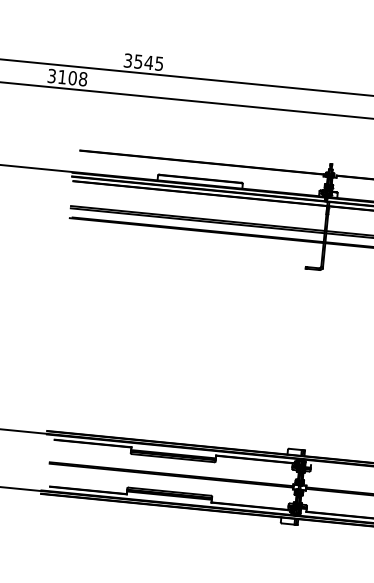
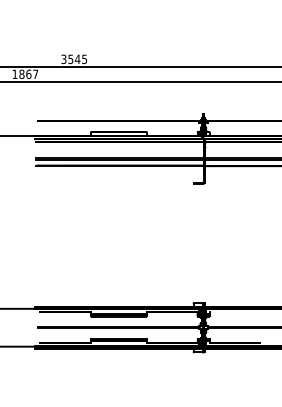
text: (67, 77) -> (25, 74), 3108 -> 1867

